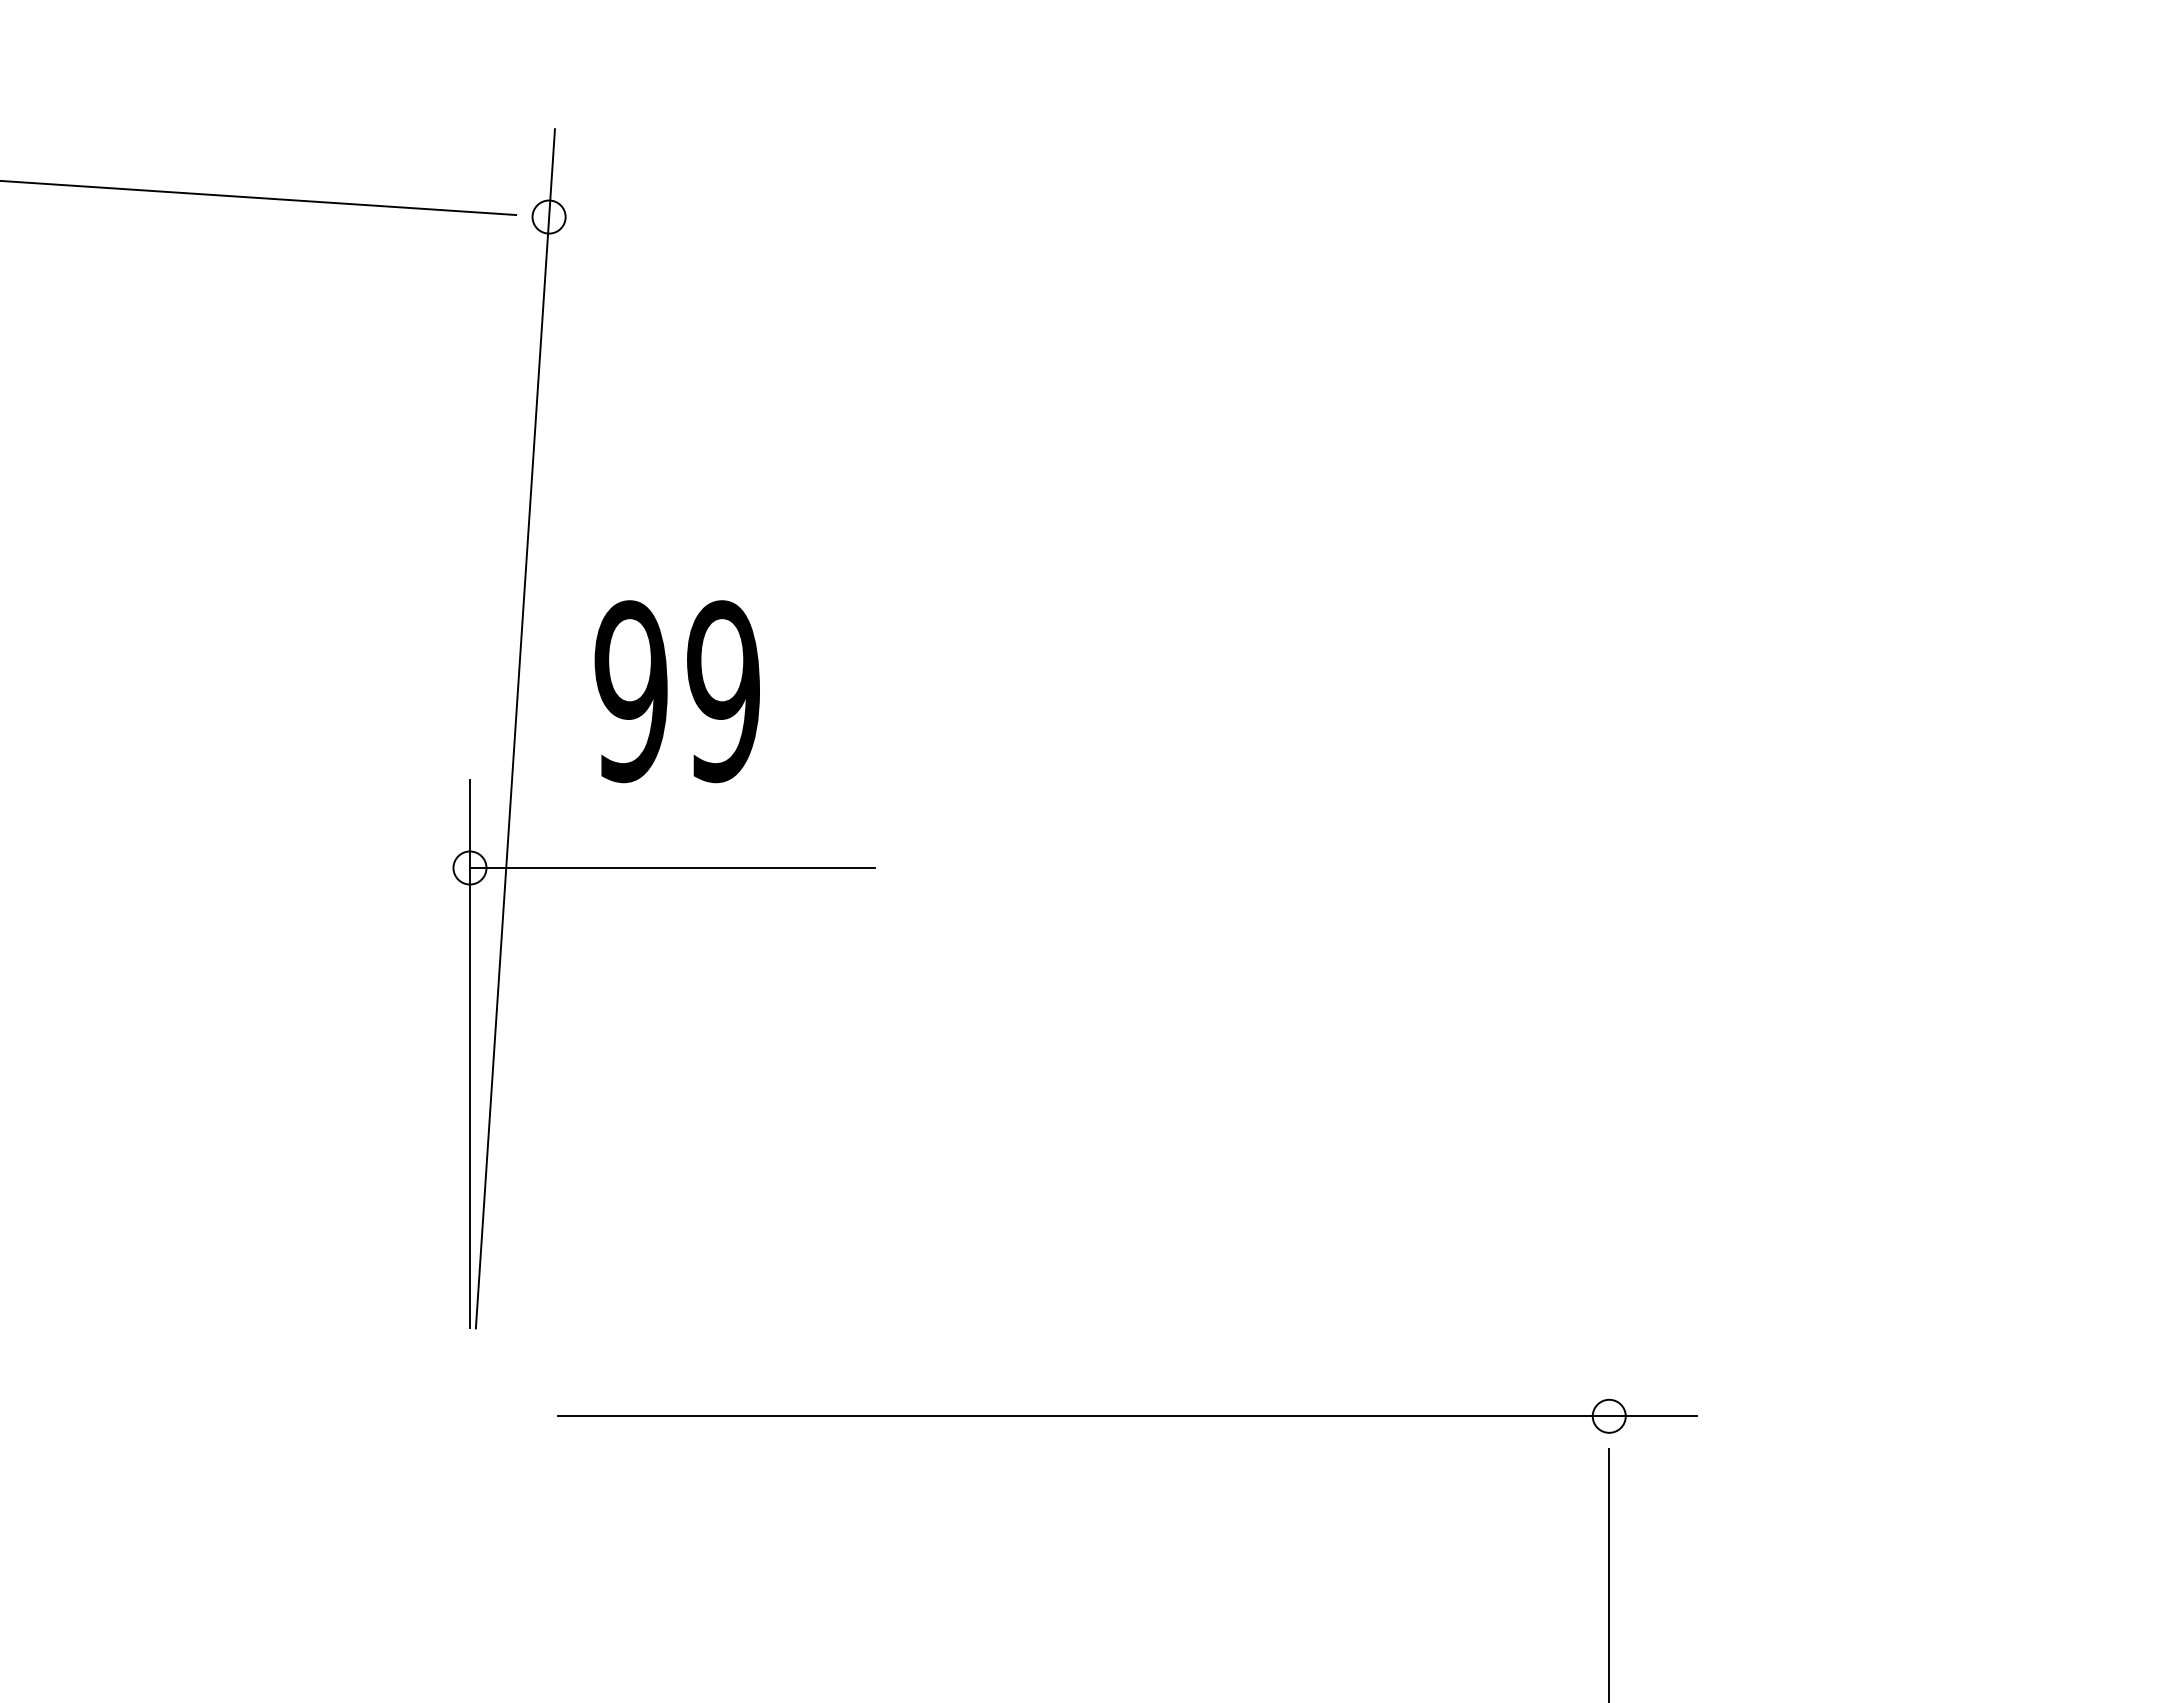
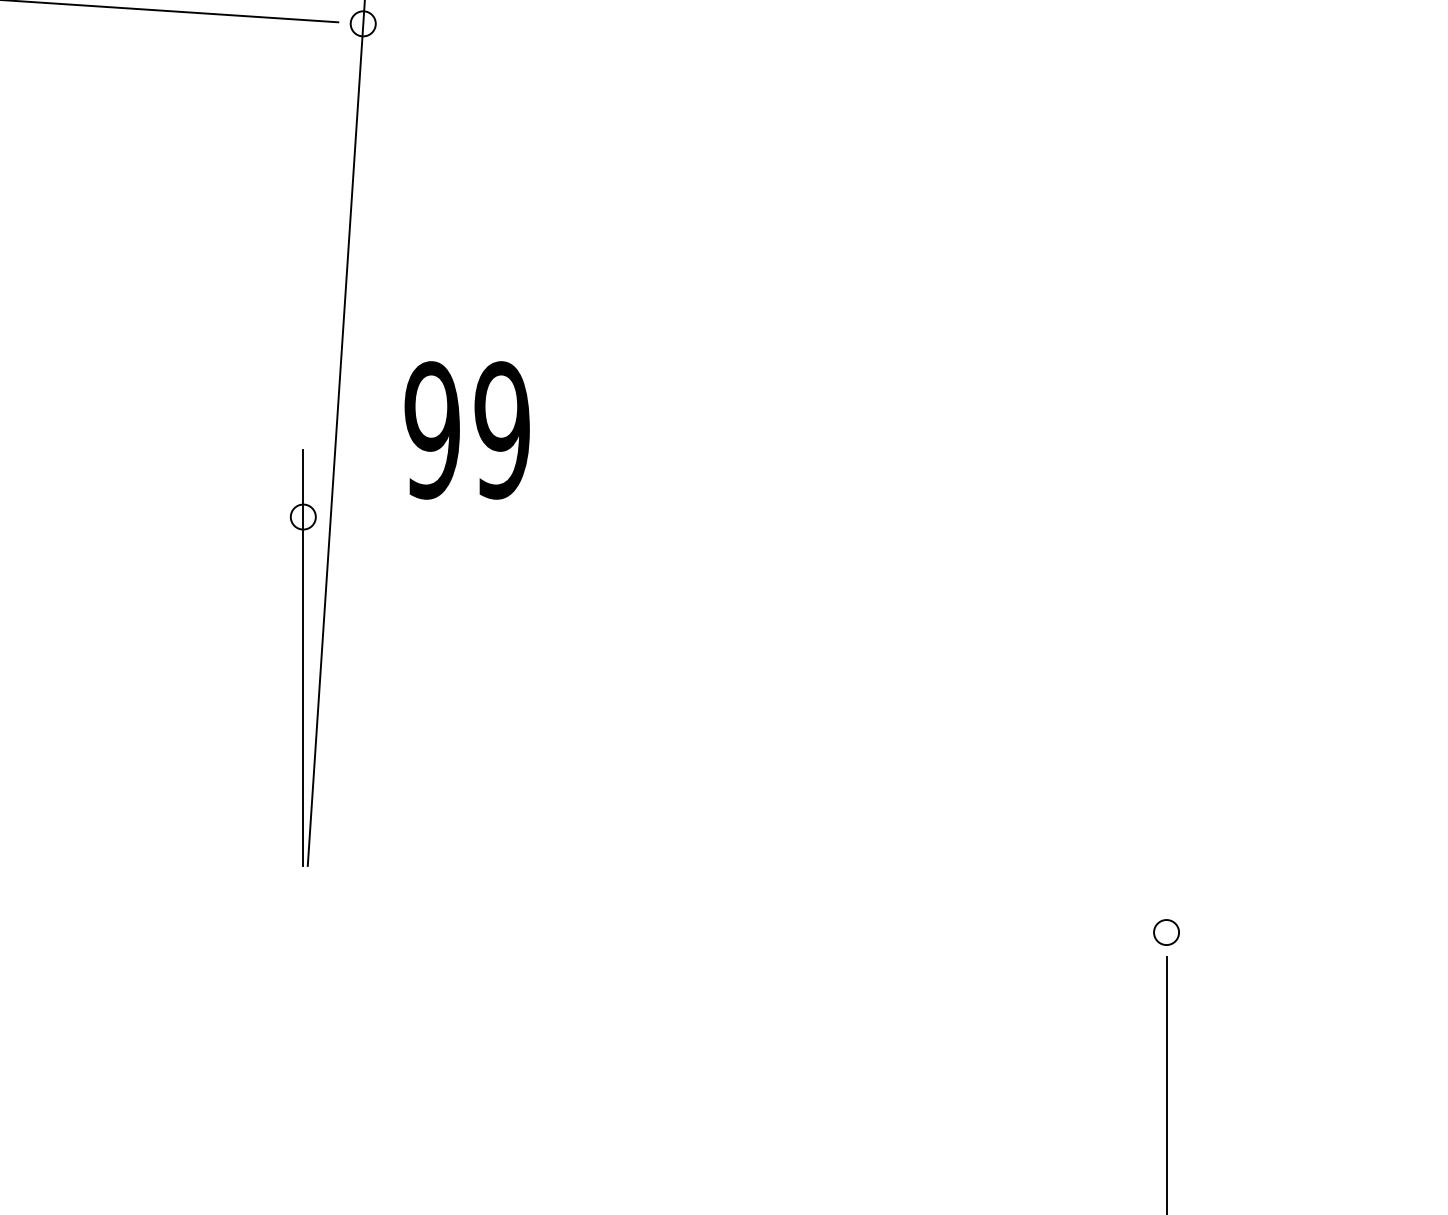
text: (676, 691) -> (466, 430), moved
line: (672, 868) -> (456, 517), removed
line: (1127, 1416) -> (801, 932), removed

